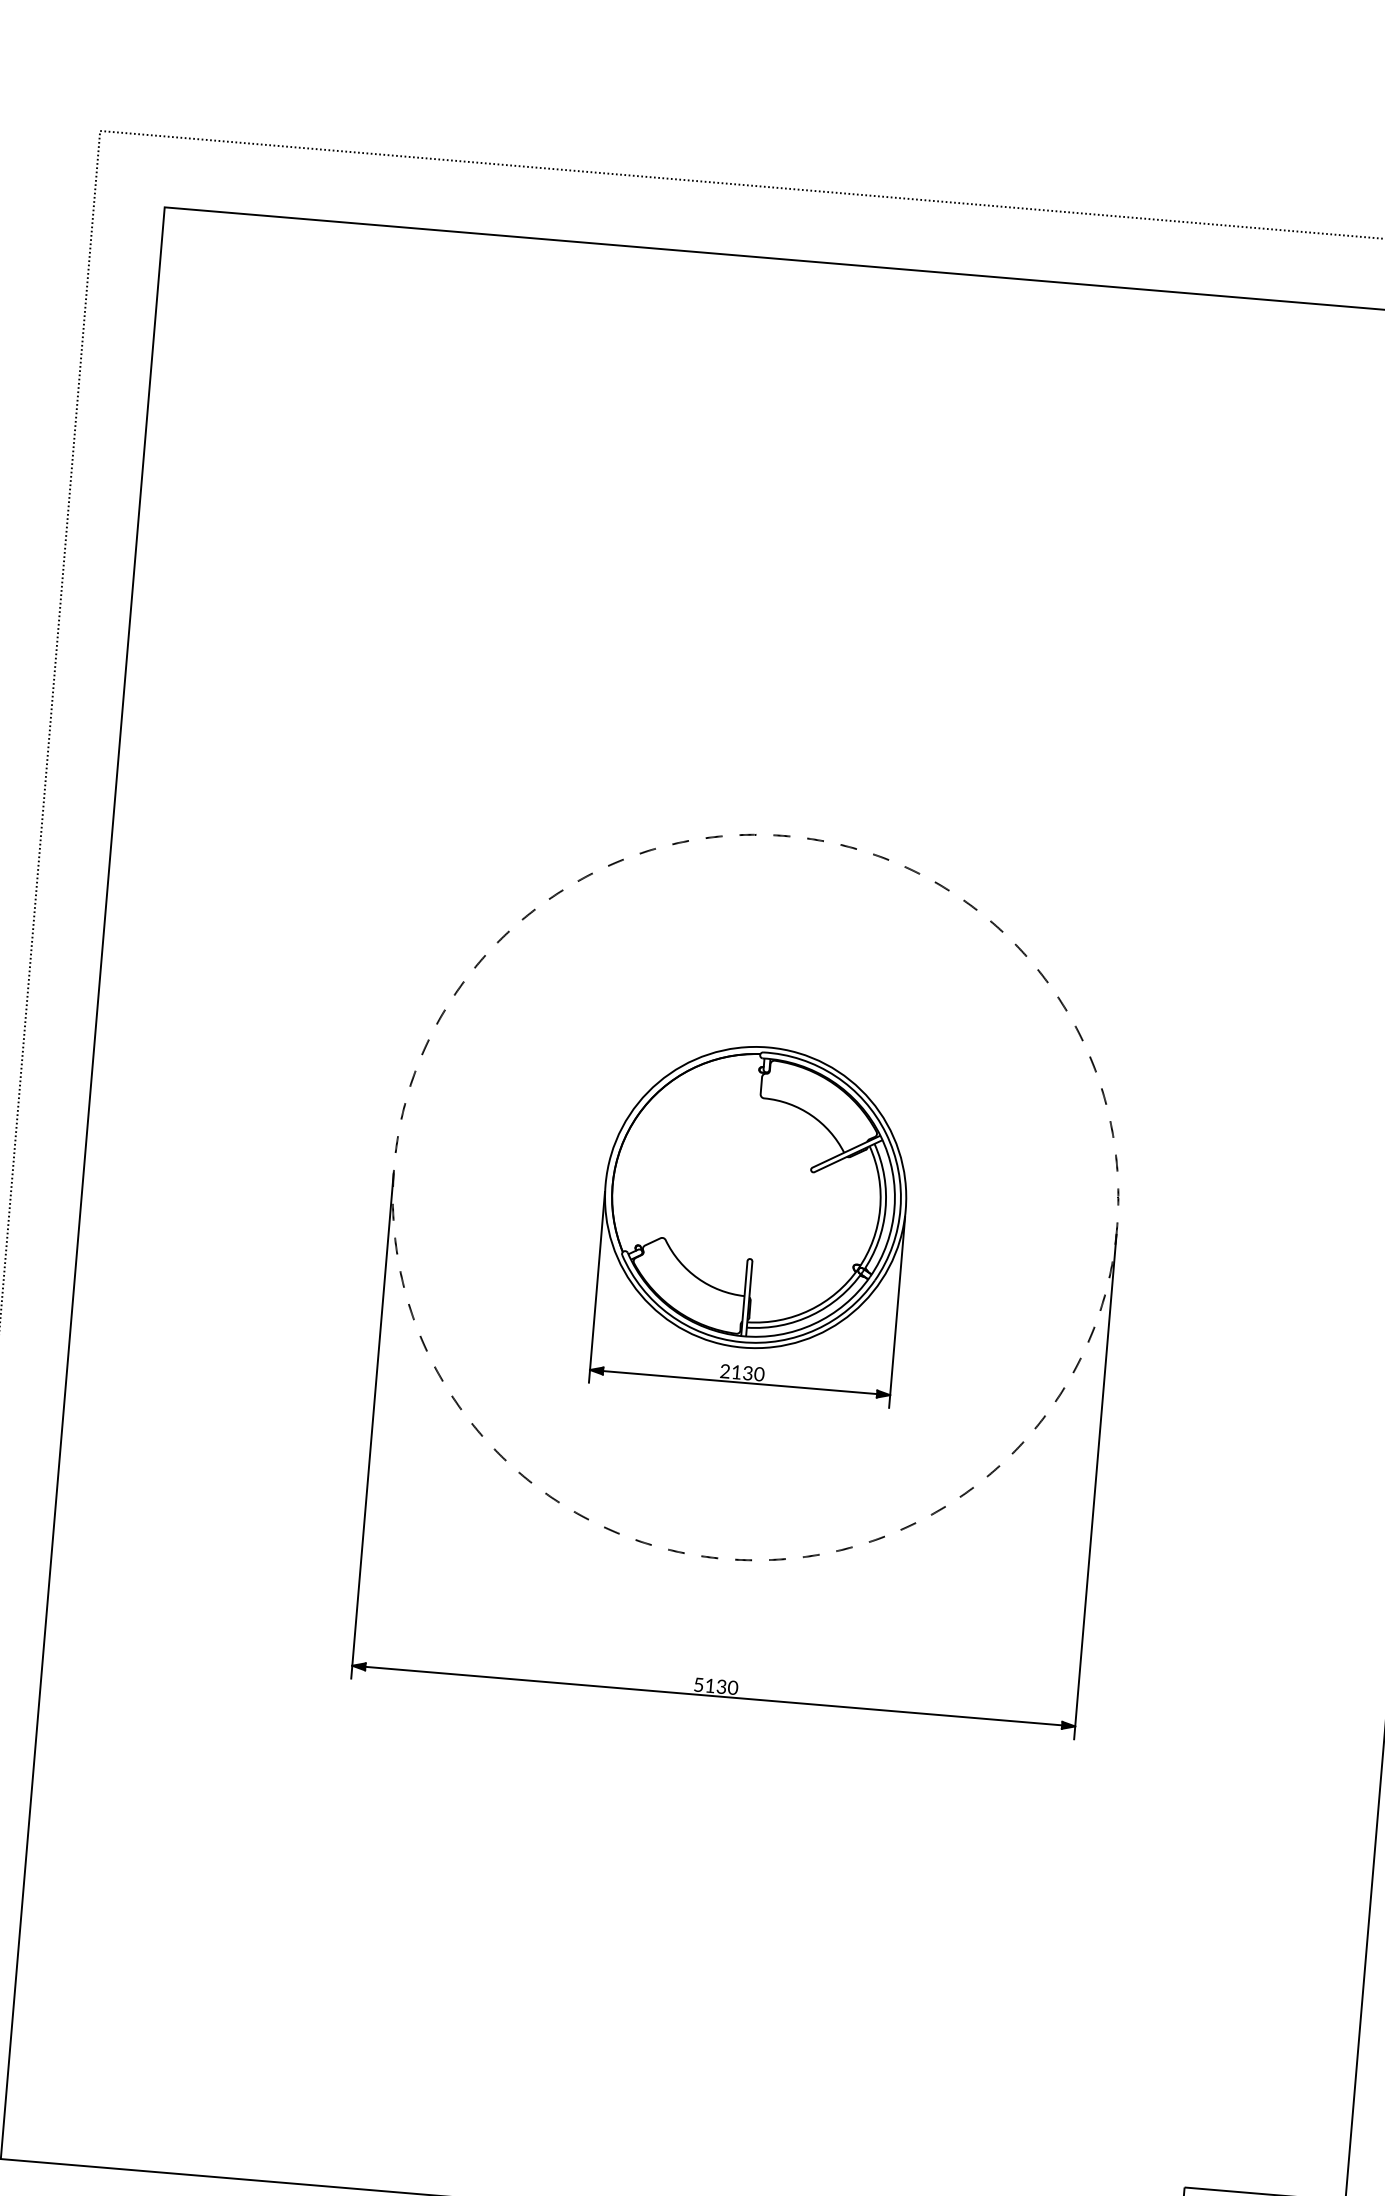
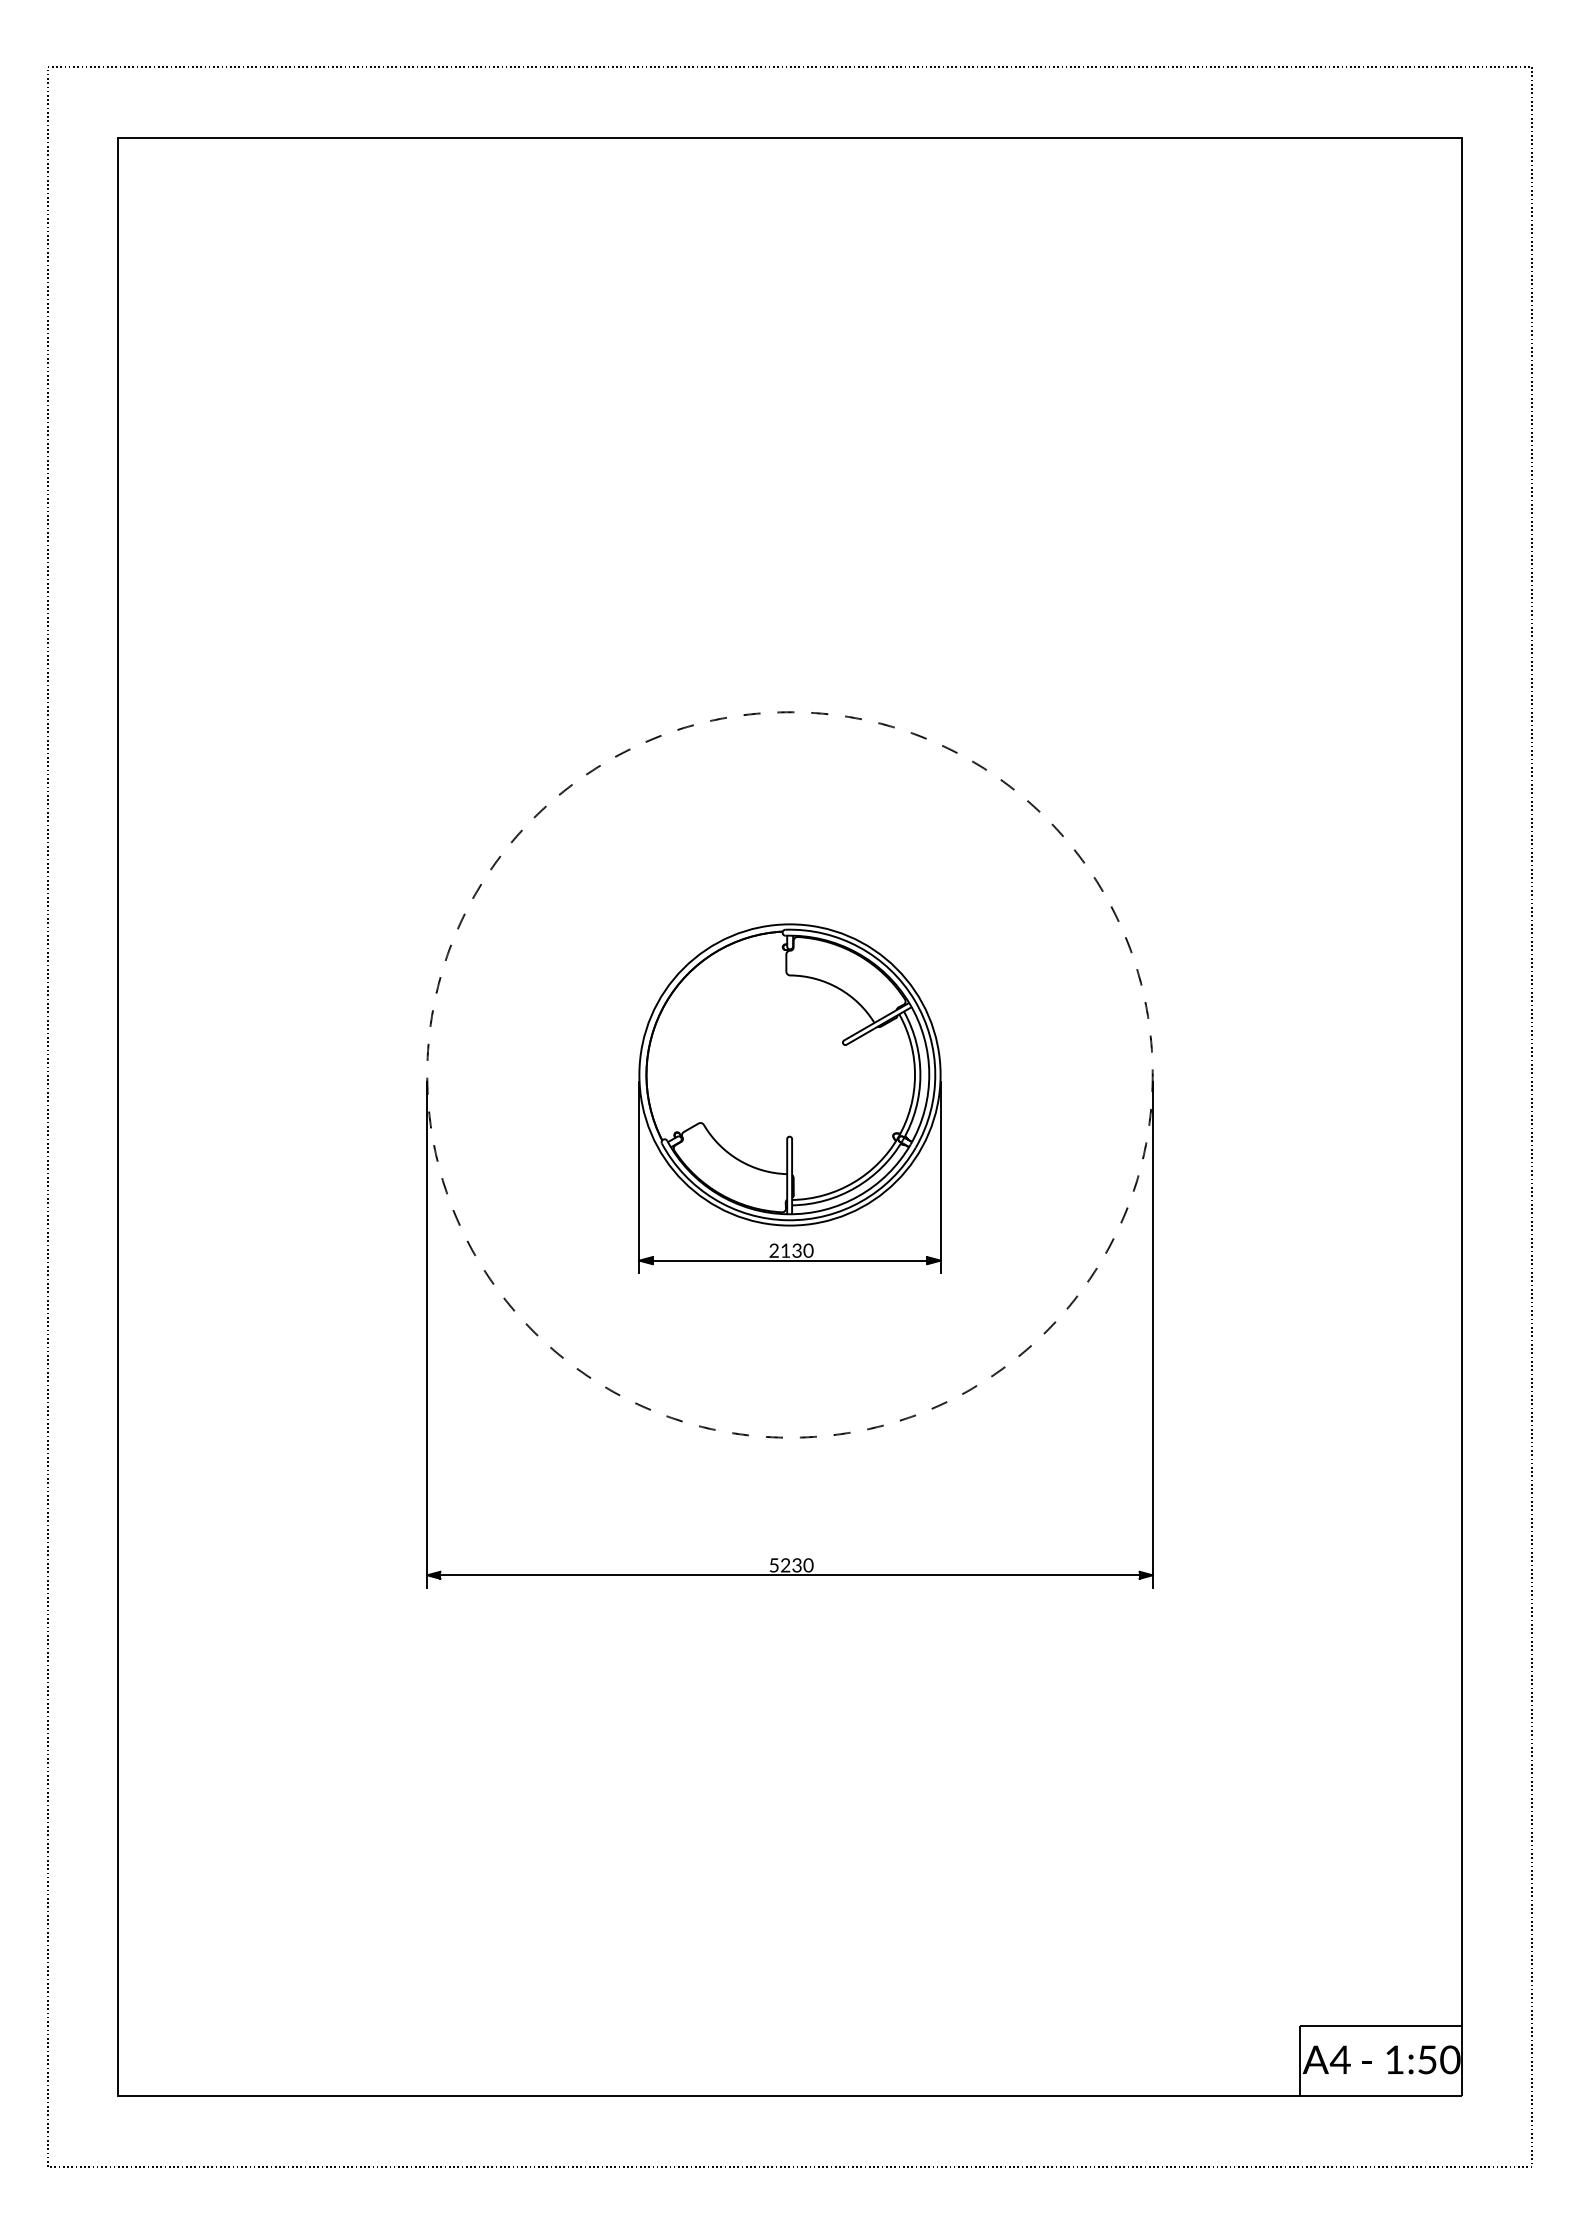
text: (710, 1685) -> (785, 1565), 5130 -> 5230

